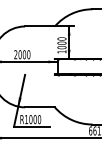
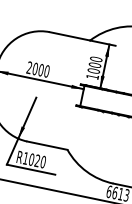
text: (34, 119) -> (36, 160), R1000 -> R1020

